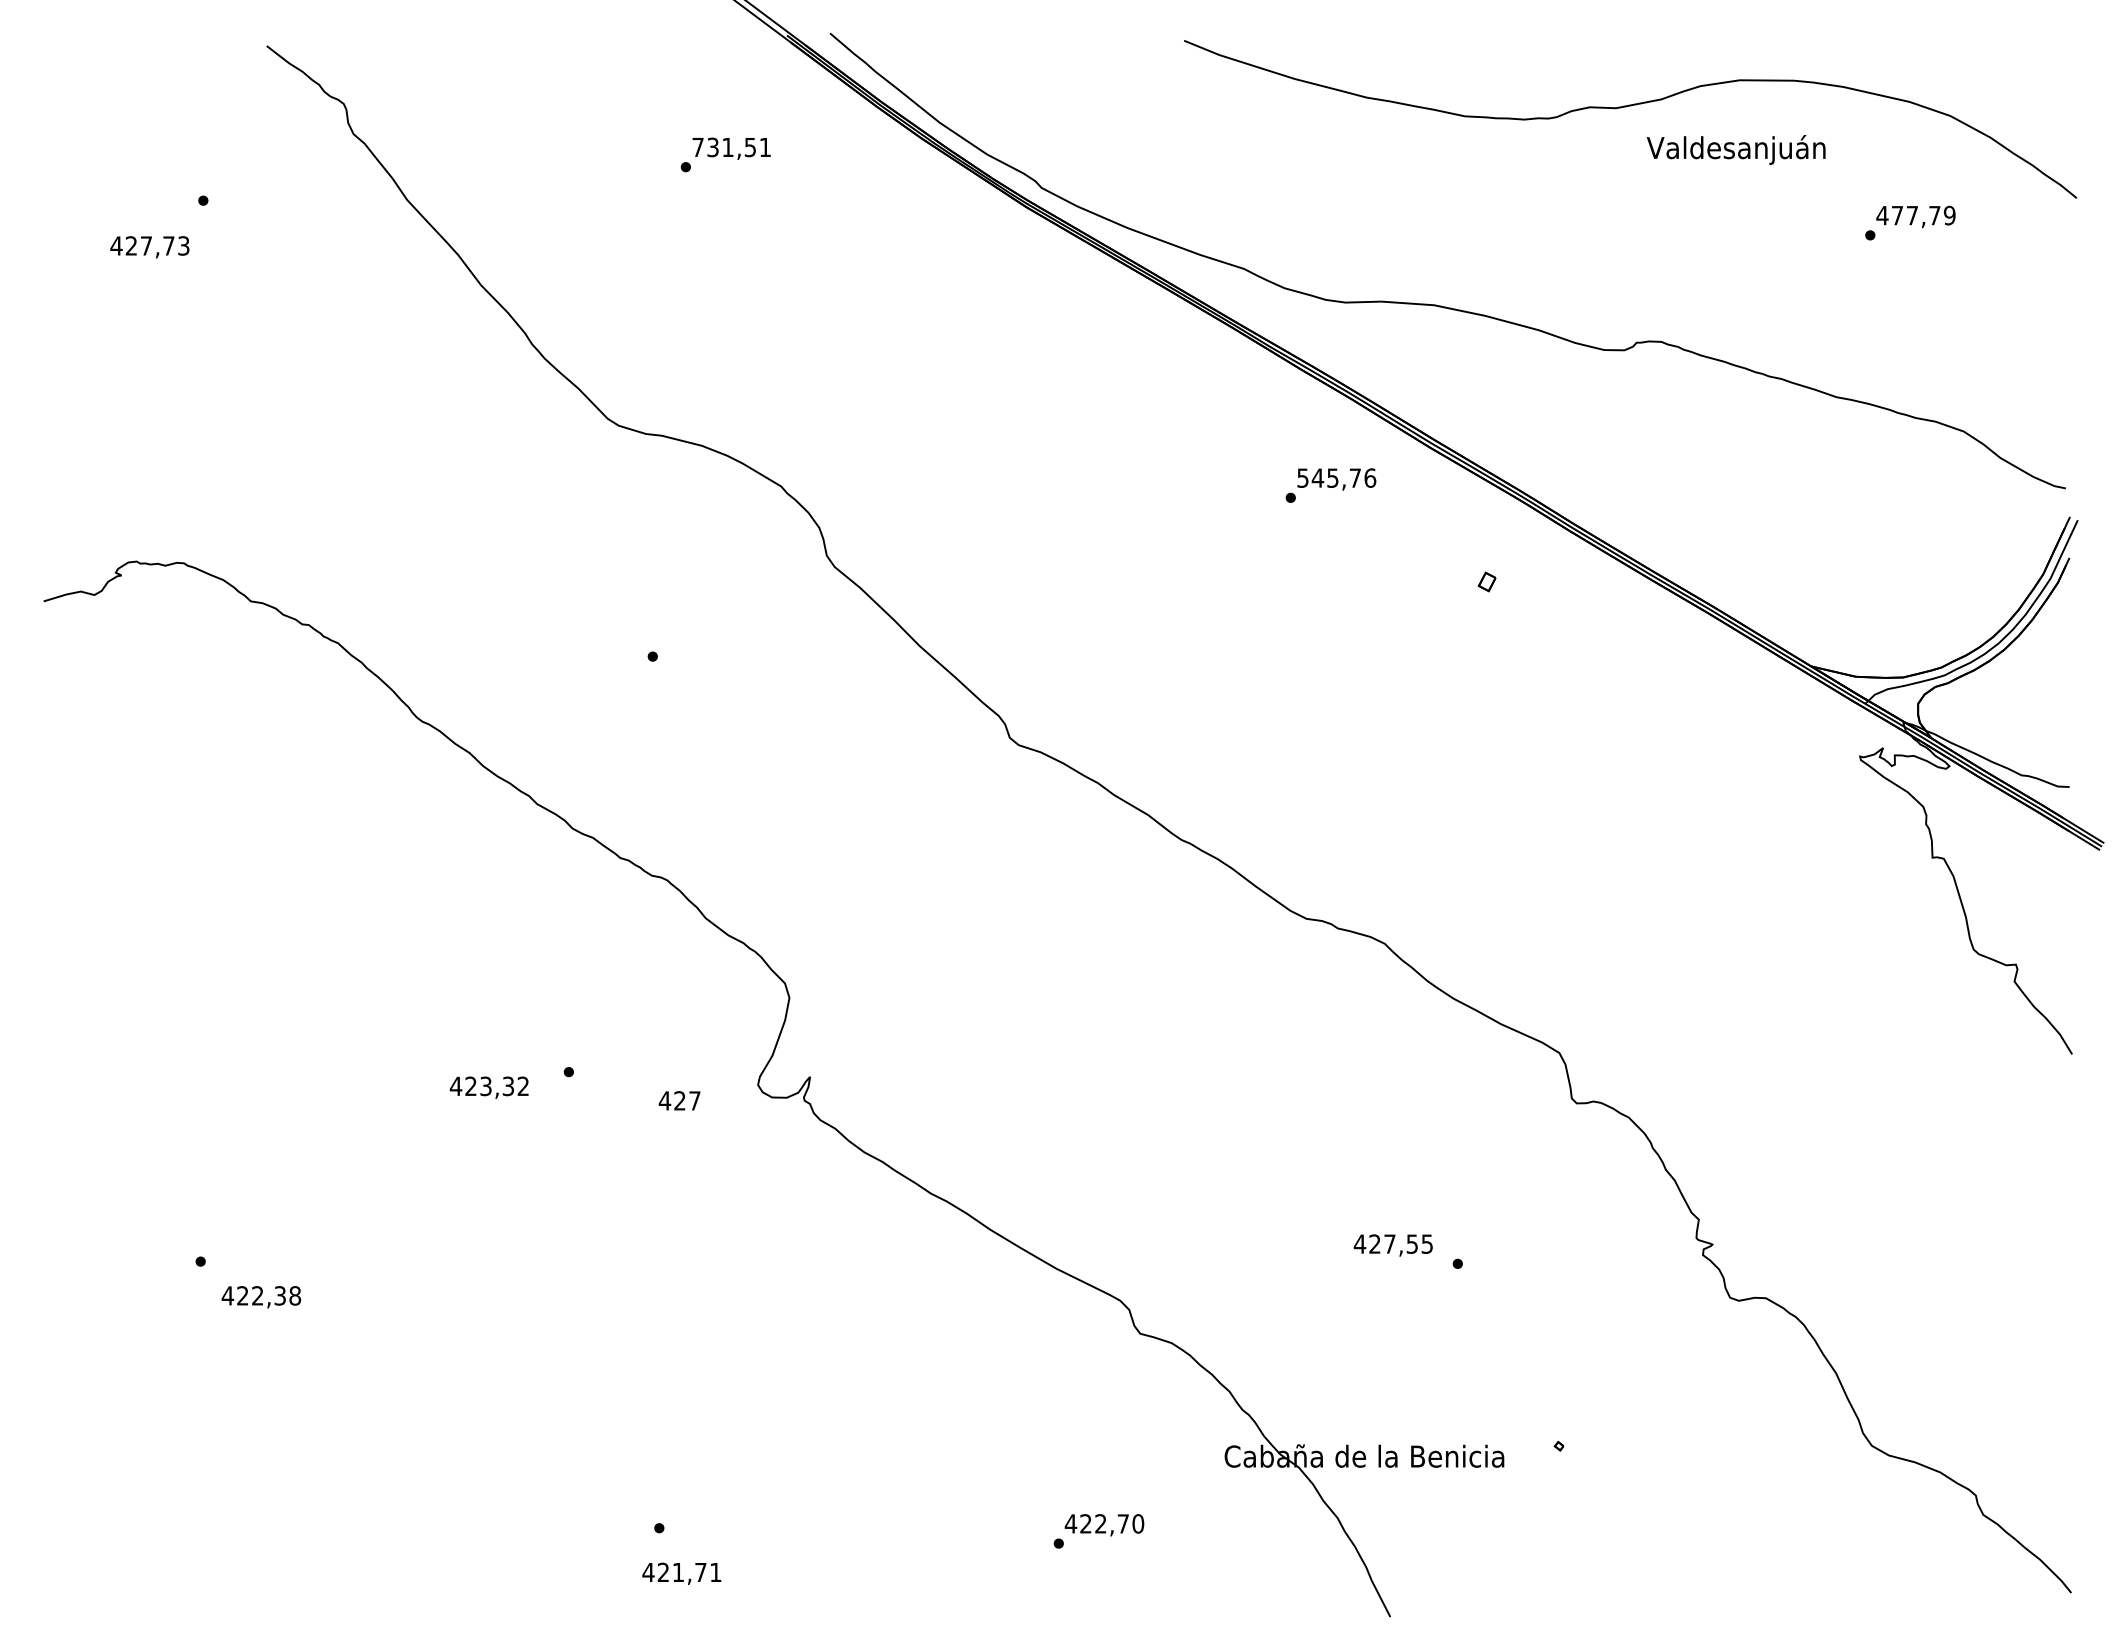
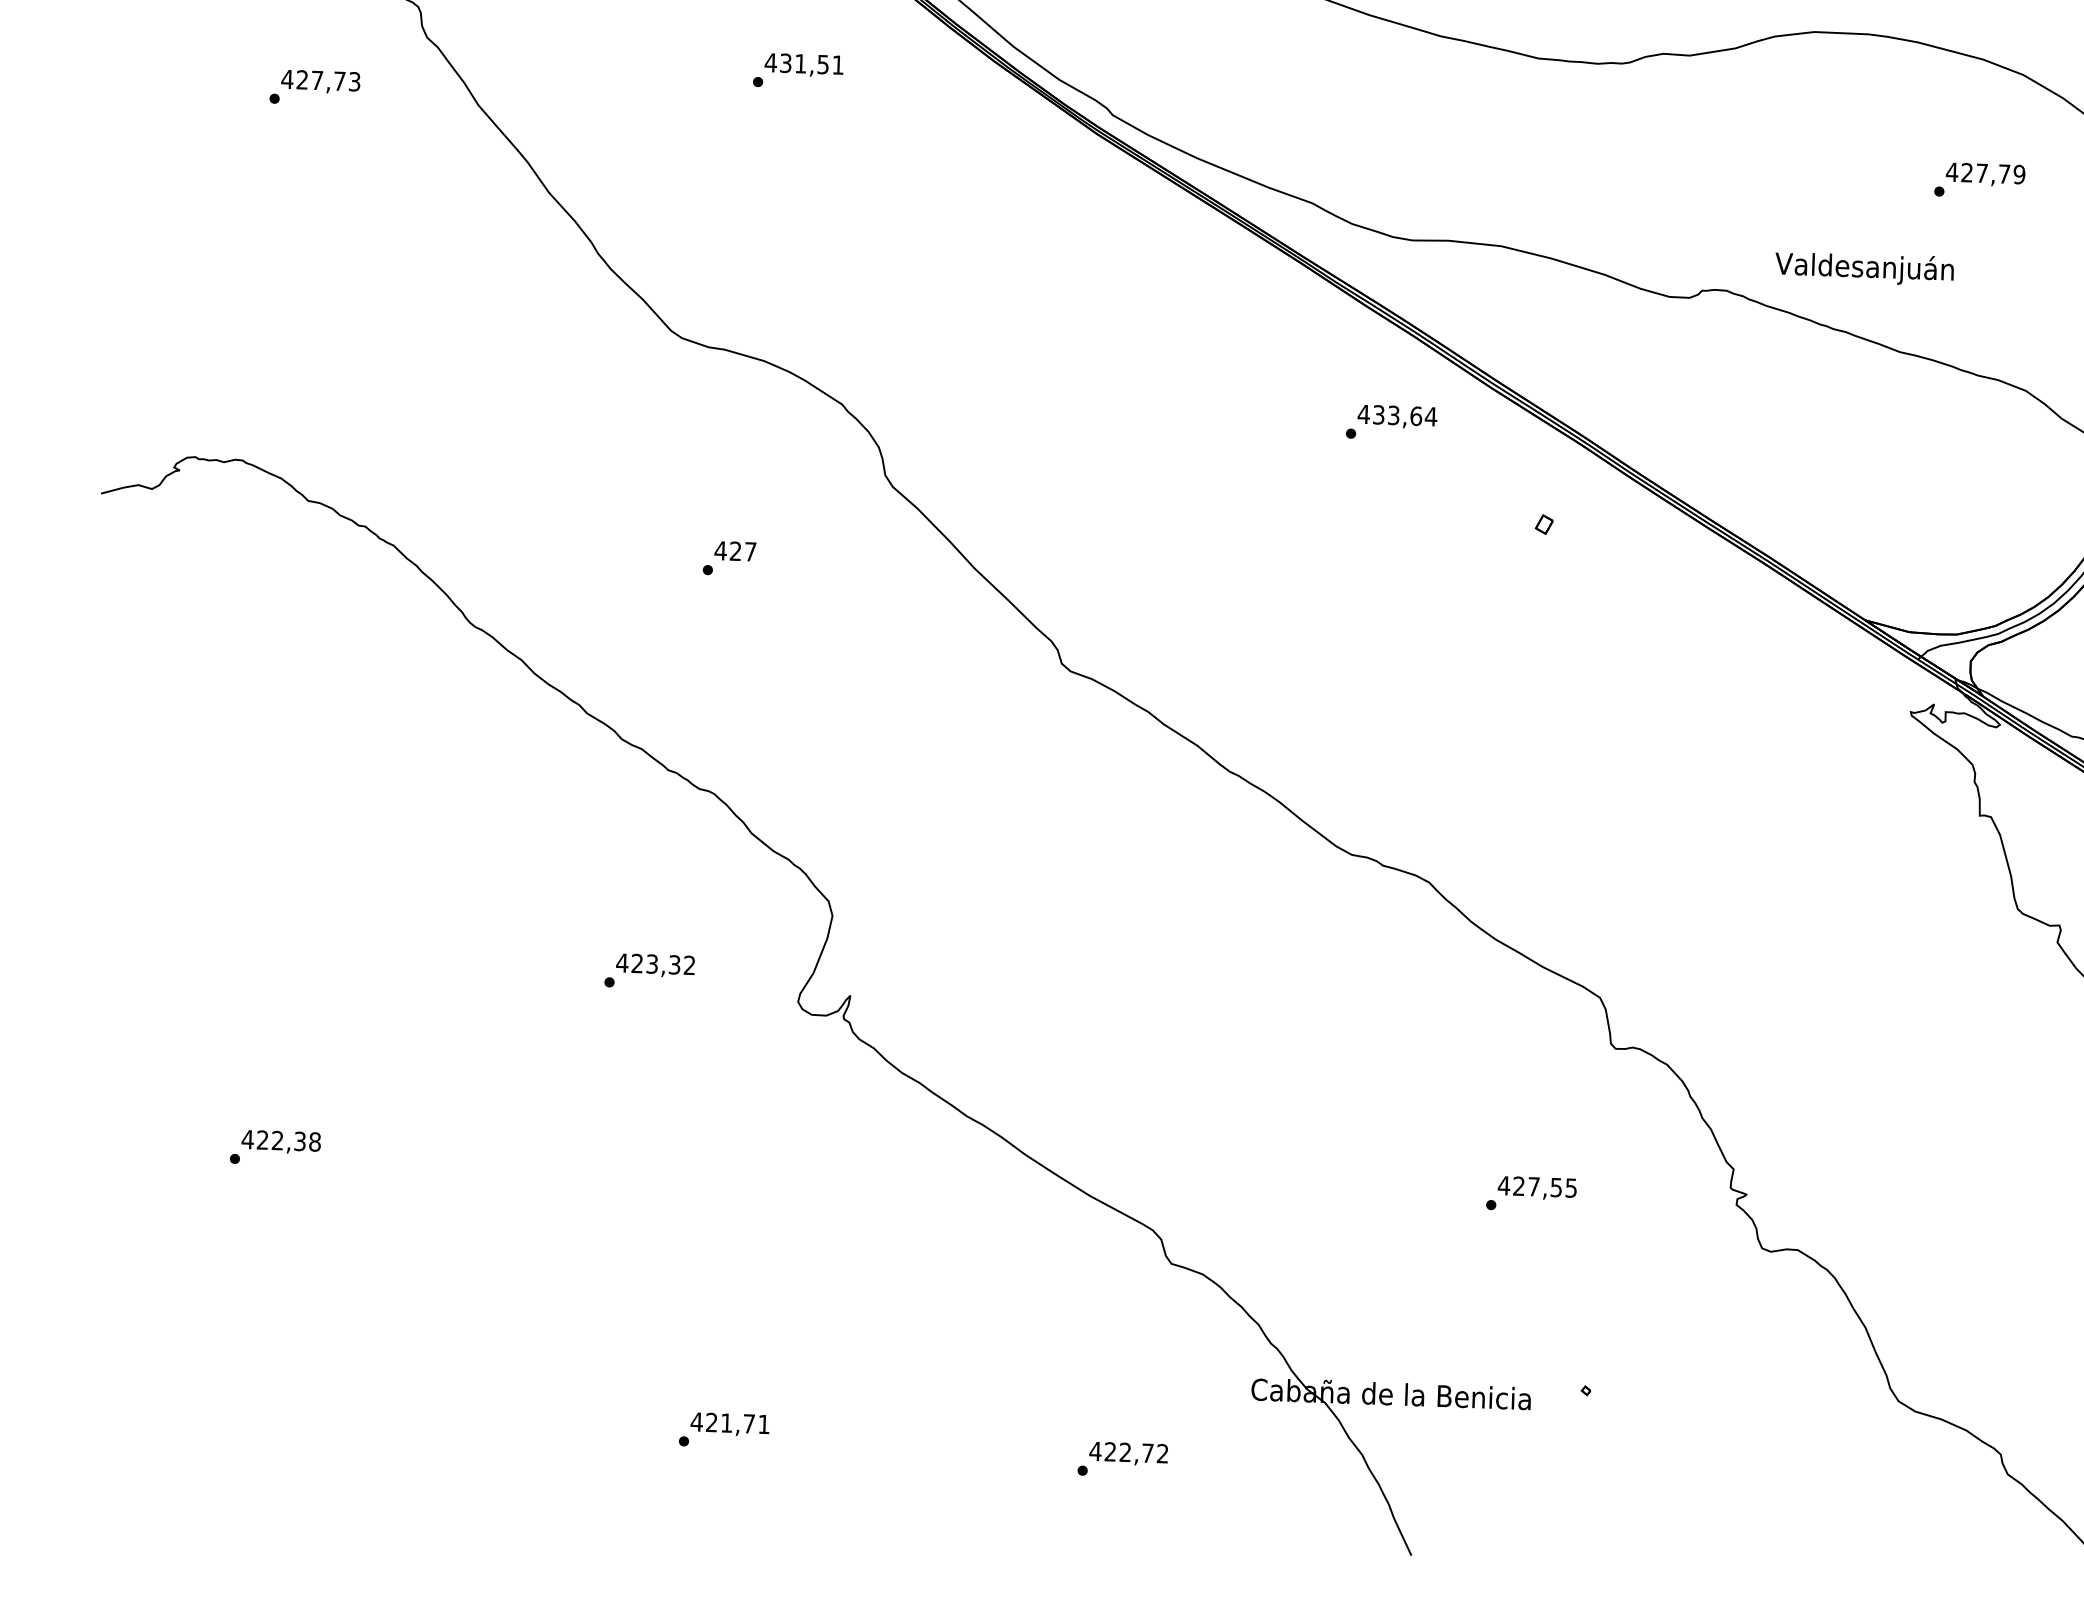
text: (697, 147) -> (770, 62), 731,51 -> 431,51
text: (1735, 149) -> (1863, 268), moved
text: (1896, 215) -> (1966, 172), 477,79 -> 427,79
text: (149, 247) -> (320, 82), moved
text: (1336, 477) -> (1397, 414), 545,76 -> 433,64
text: (488, 1087) -> (654, 965), moved
text: (679, 1100) -> (735, 550), moved
text: (1392, 1245) -> (1536, 1188), moved
text: (260, 1297) -> (280, 1142), moved
text: (1138, 1523) -> (1163, 1453), 422,70 -> 422,72
text: (681, 1573) -> (729, 1424), moved

